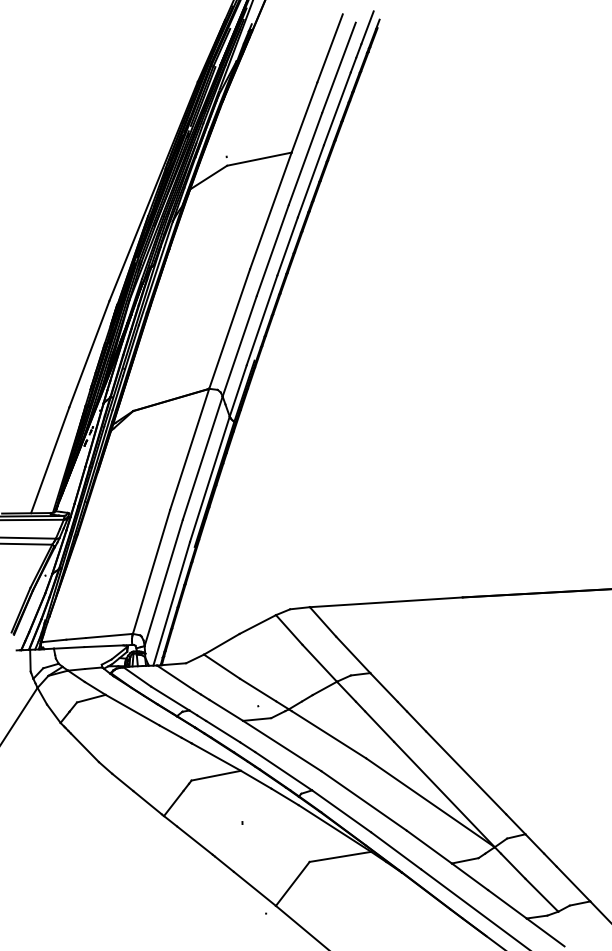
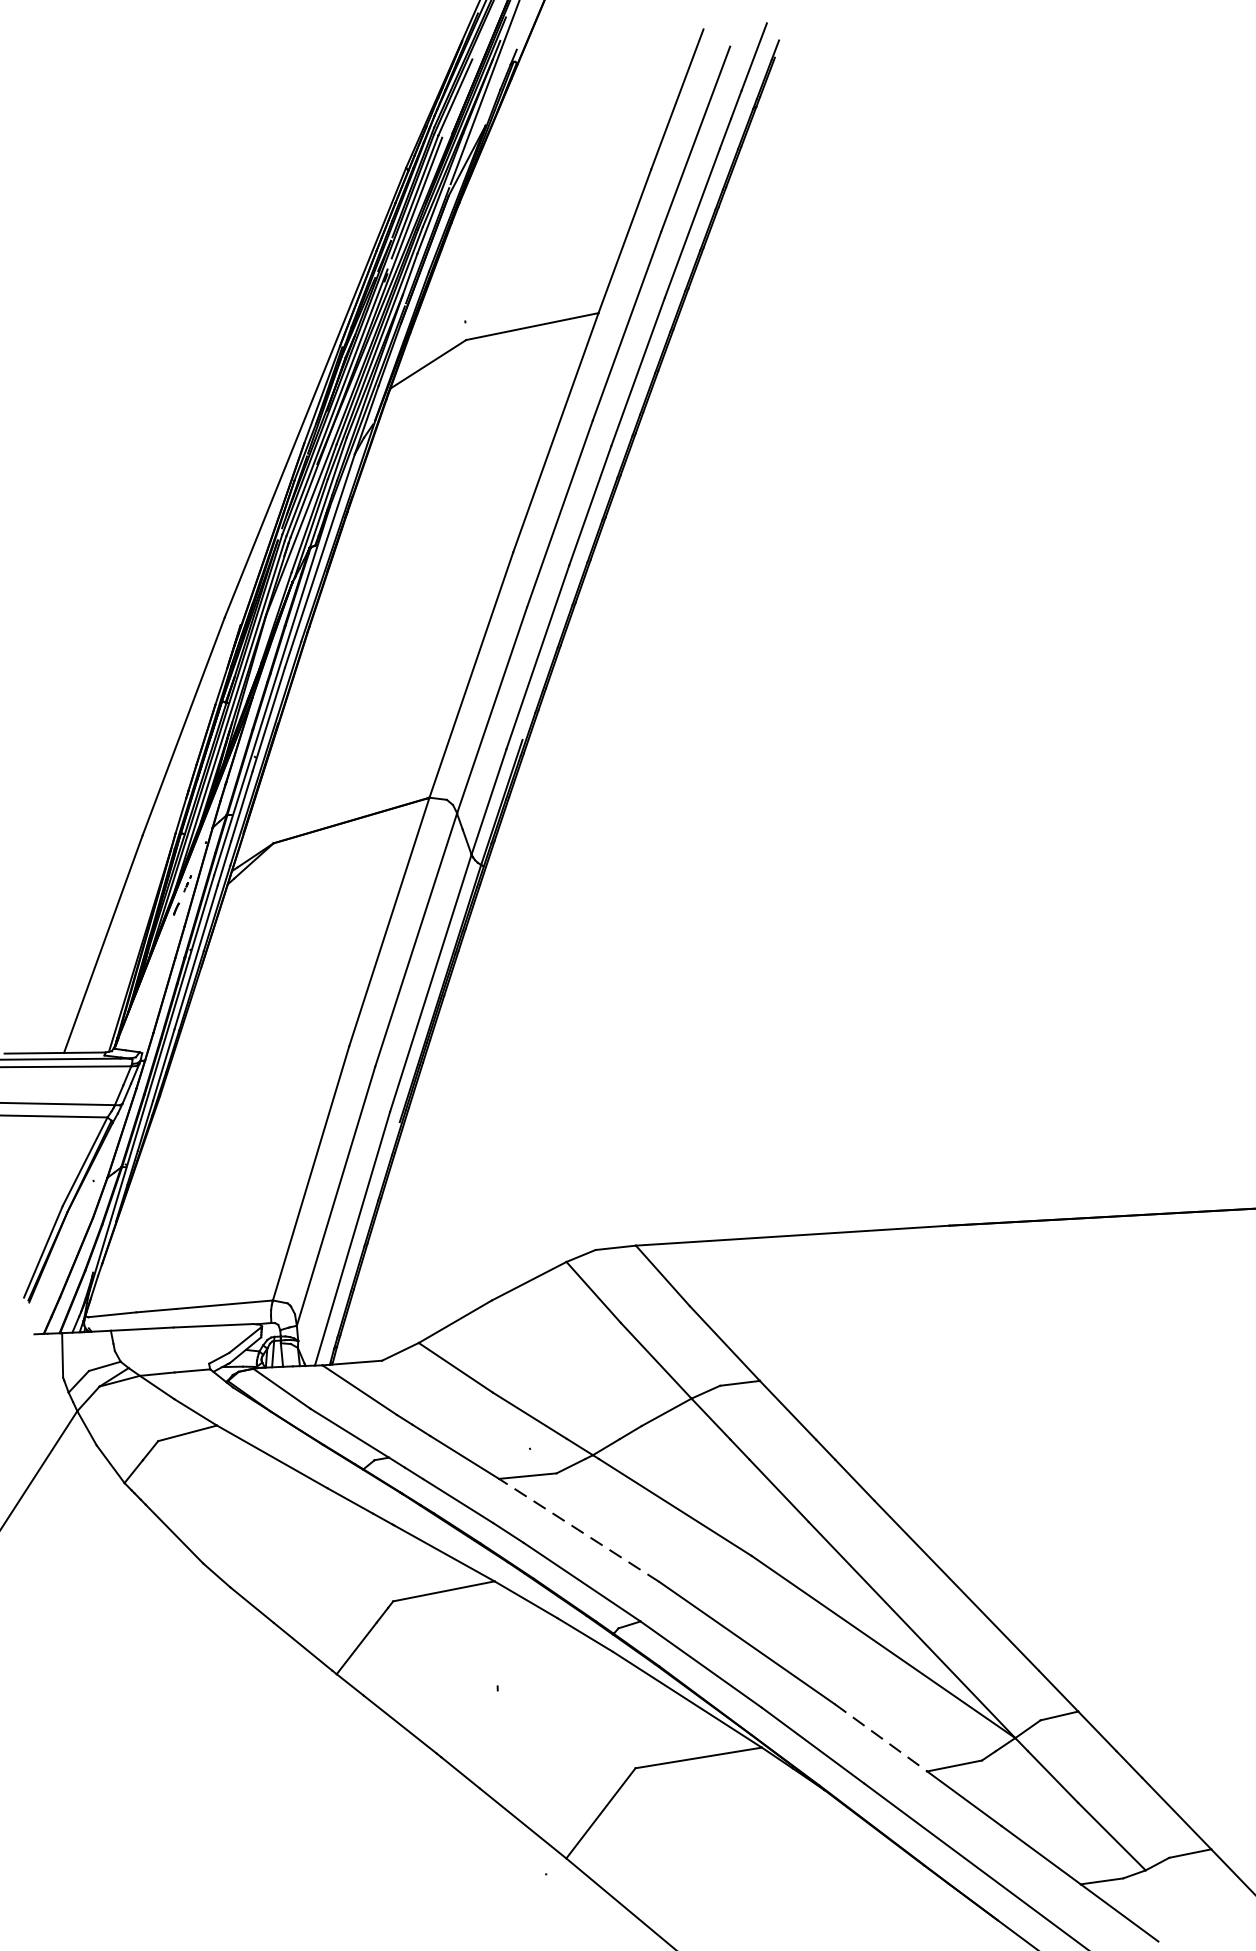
line: (282, 746) -> (579, 1531), solid -> dashed
line: (429, 847) -> (881, 1738), solid -> dashed

